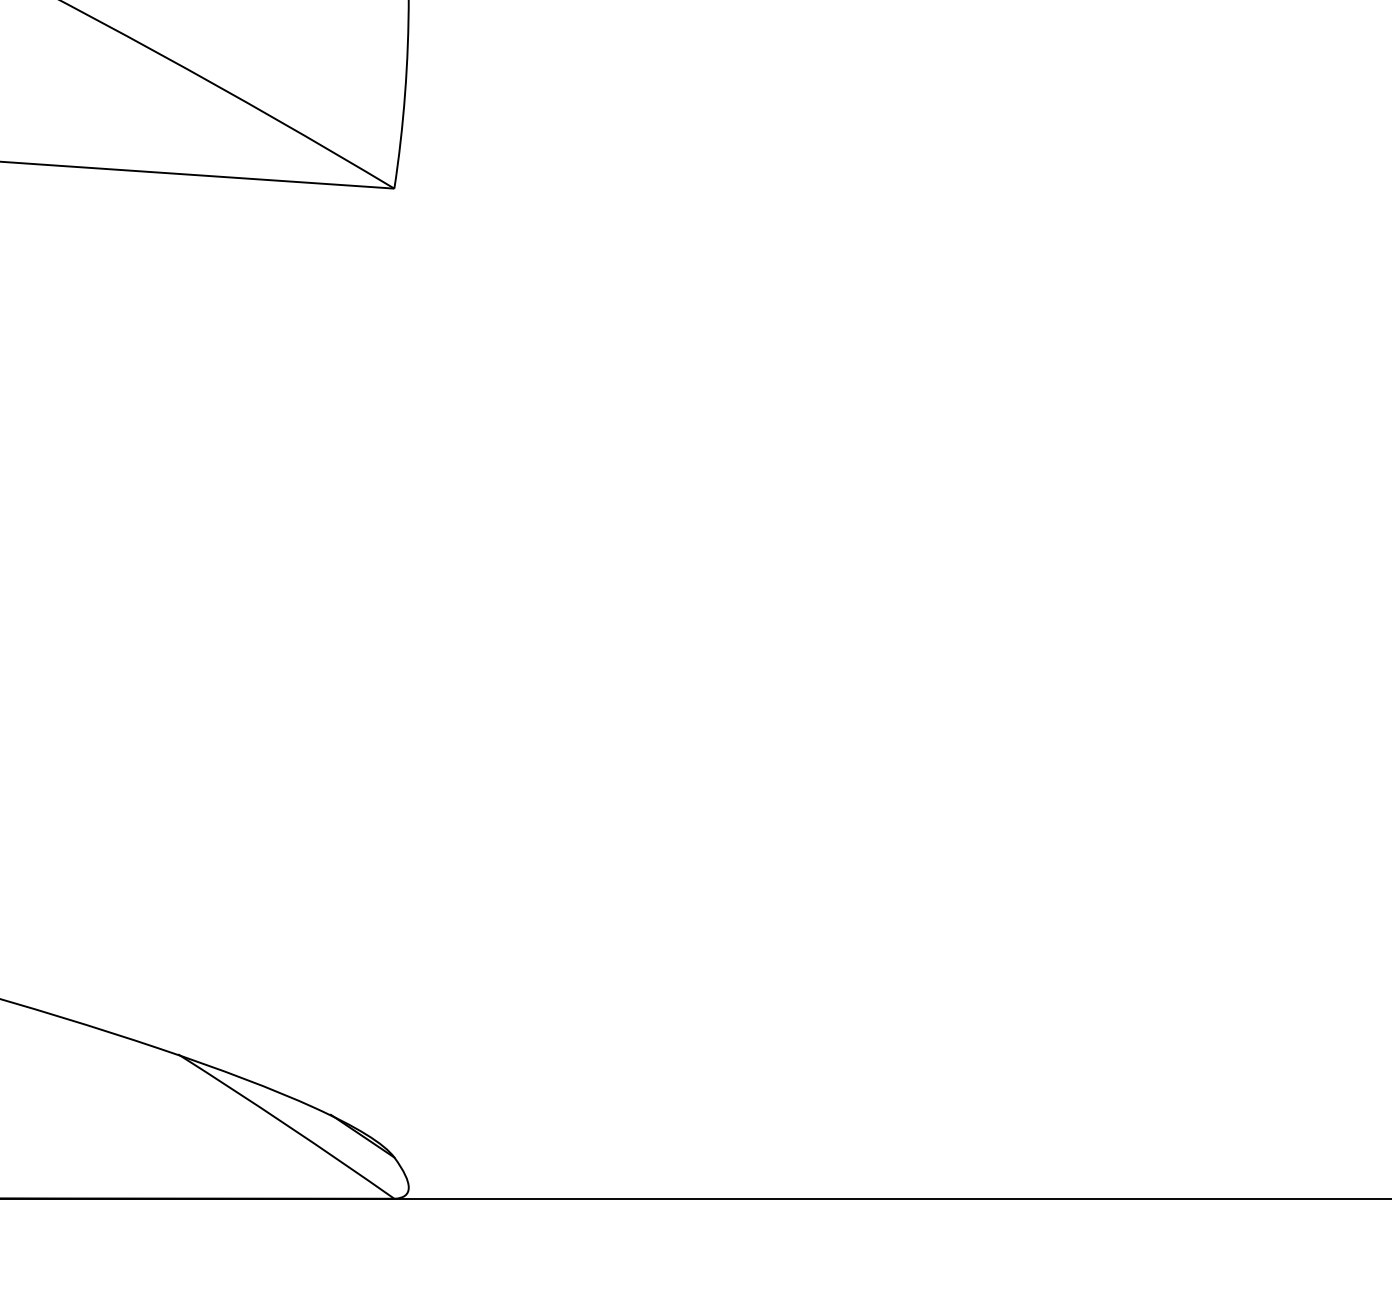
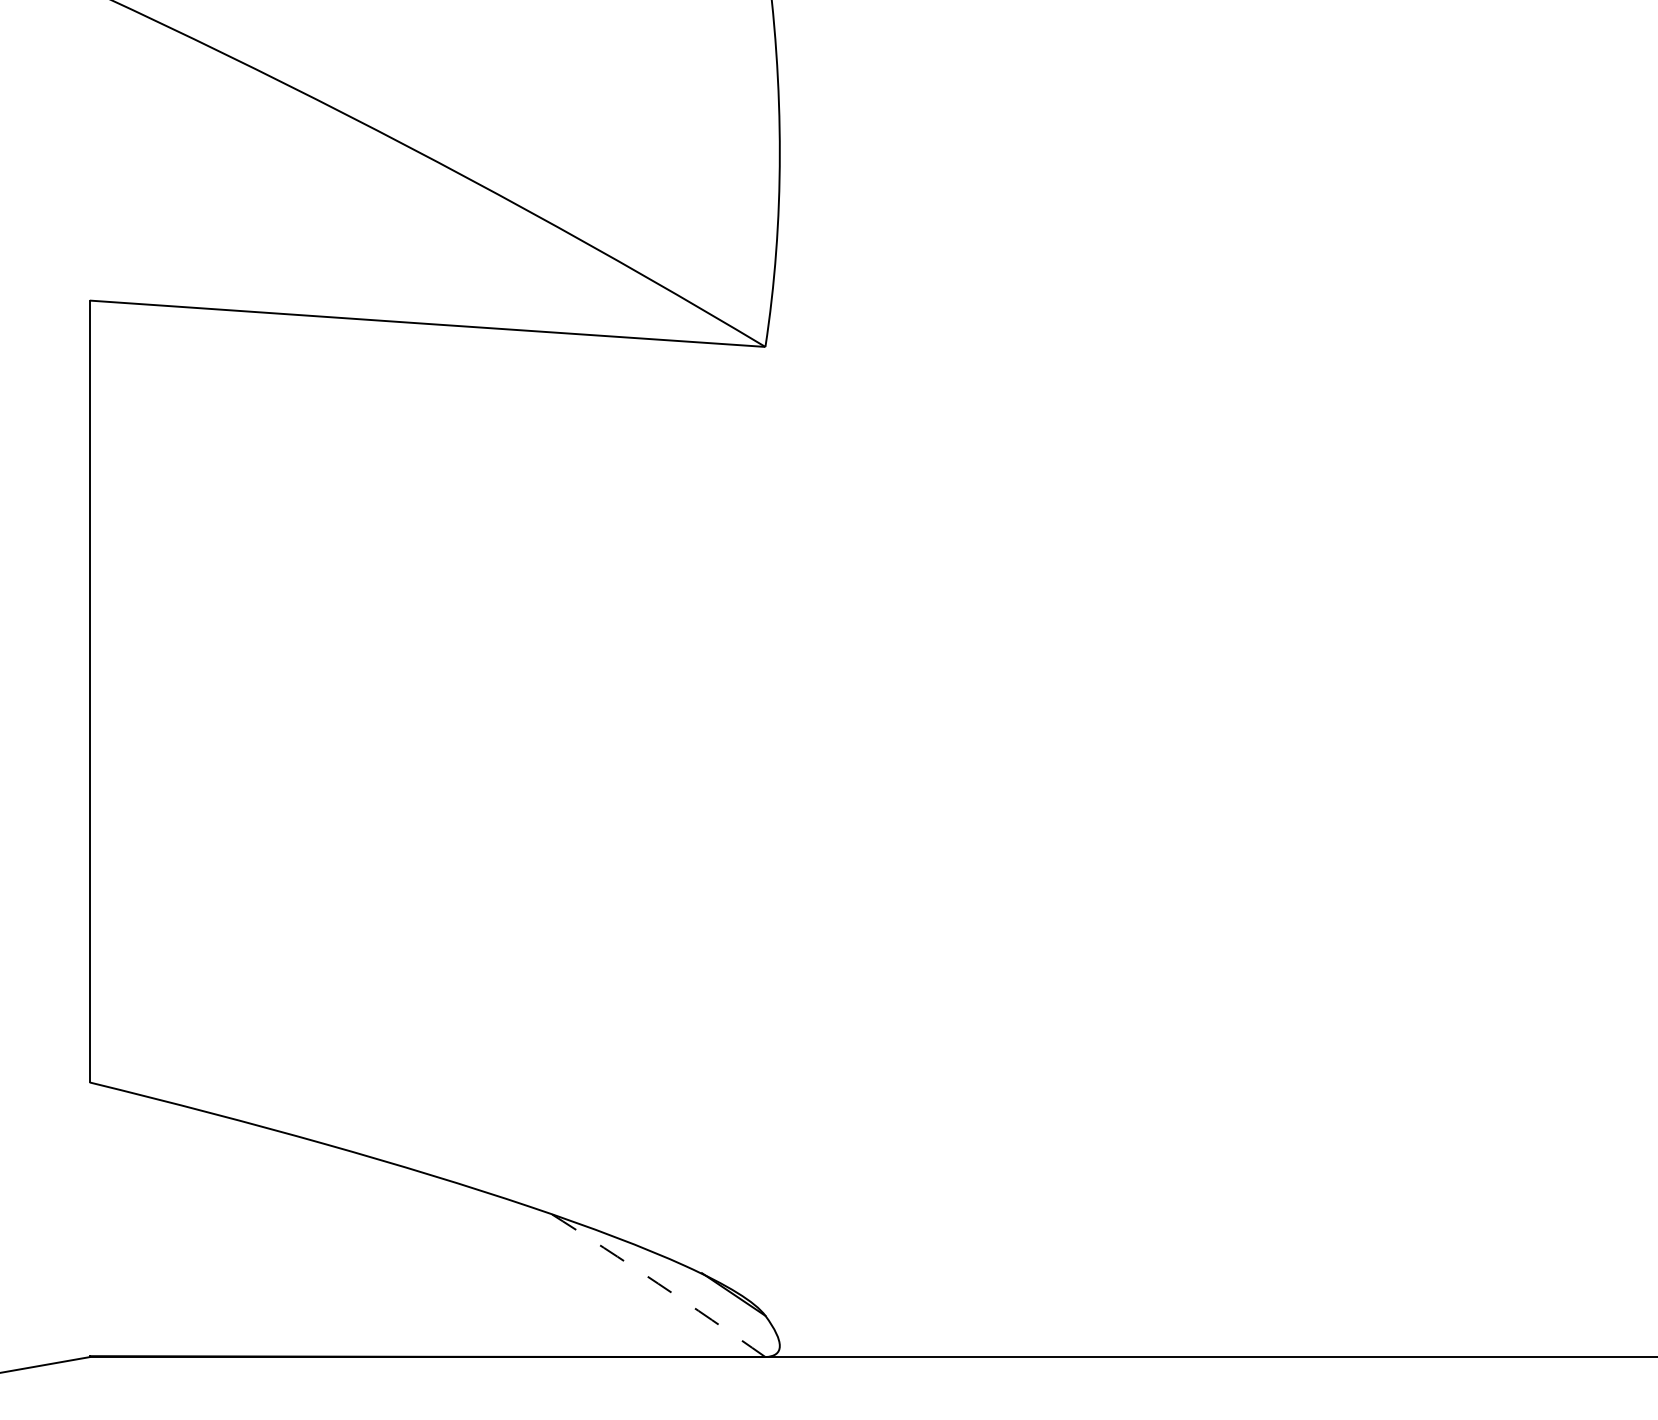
arc: (287, 1125) -> (658, 1283), solid -> dashed

